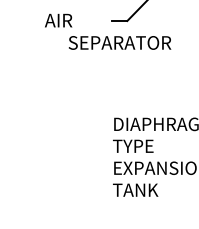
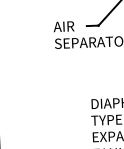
text: (58, 20) -> (63, 26), moved

